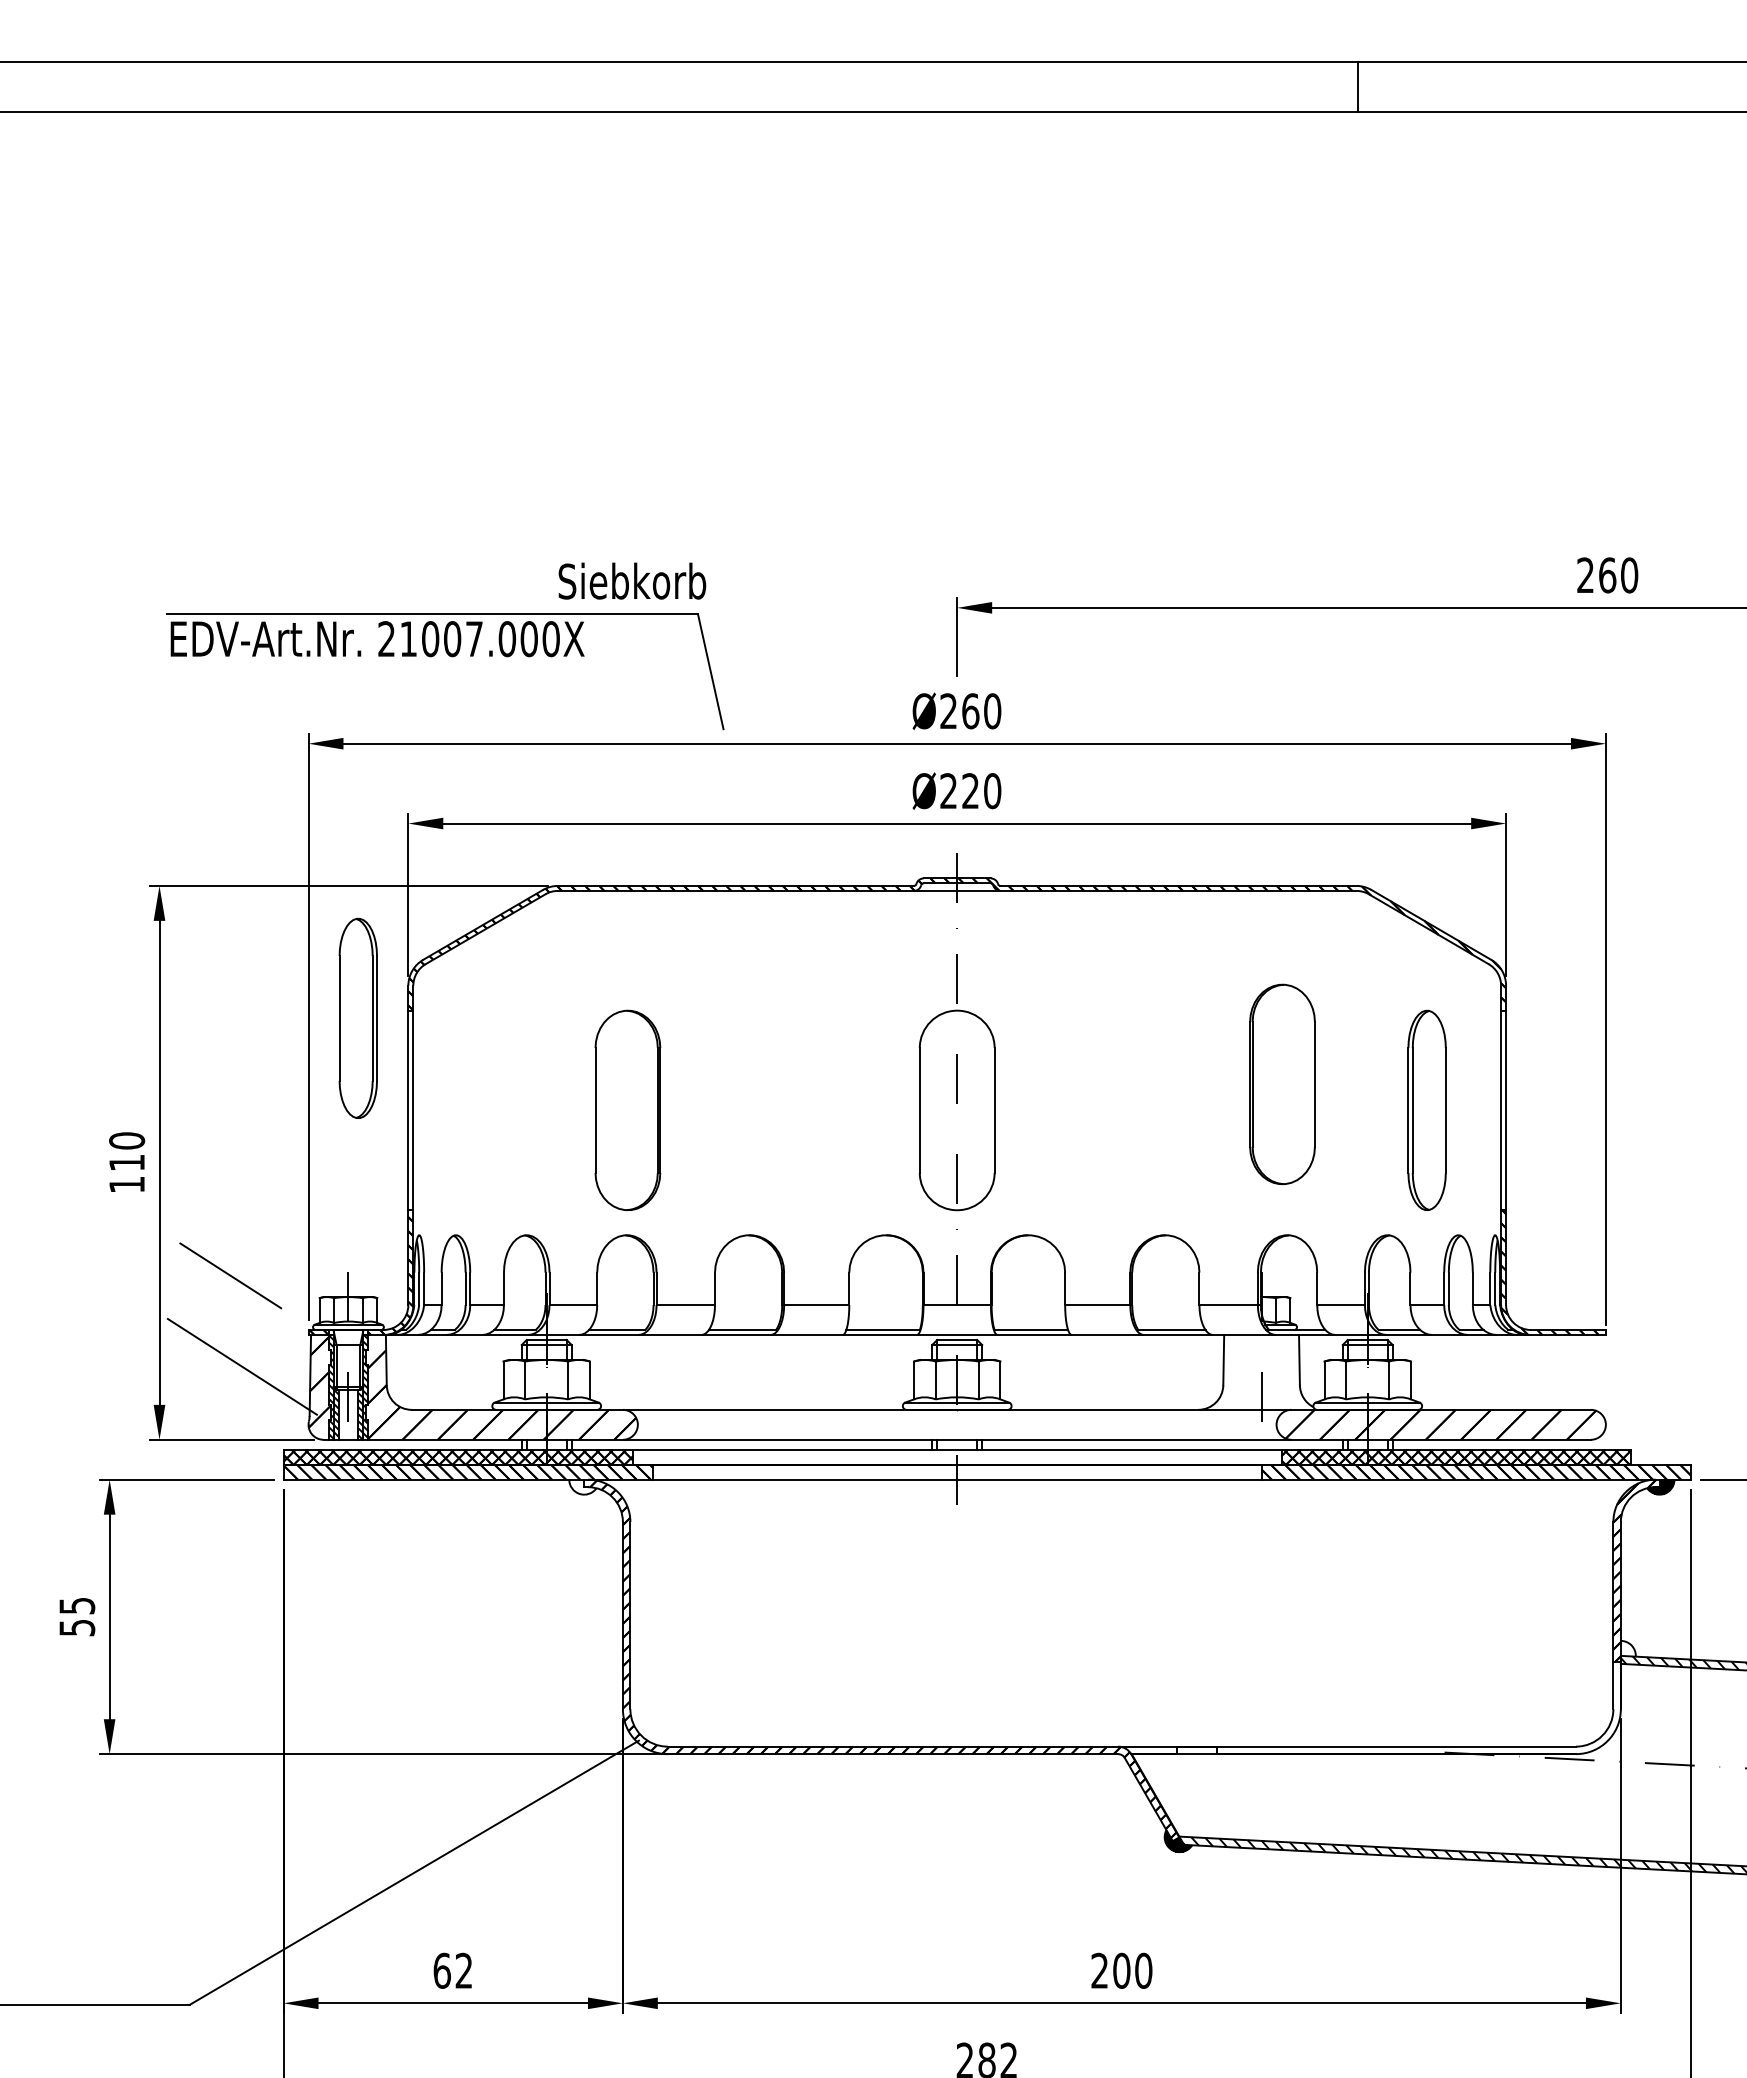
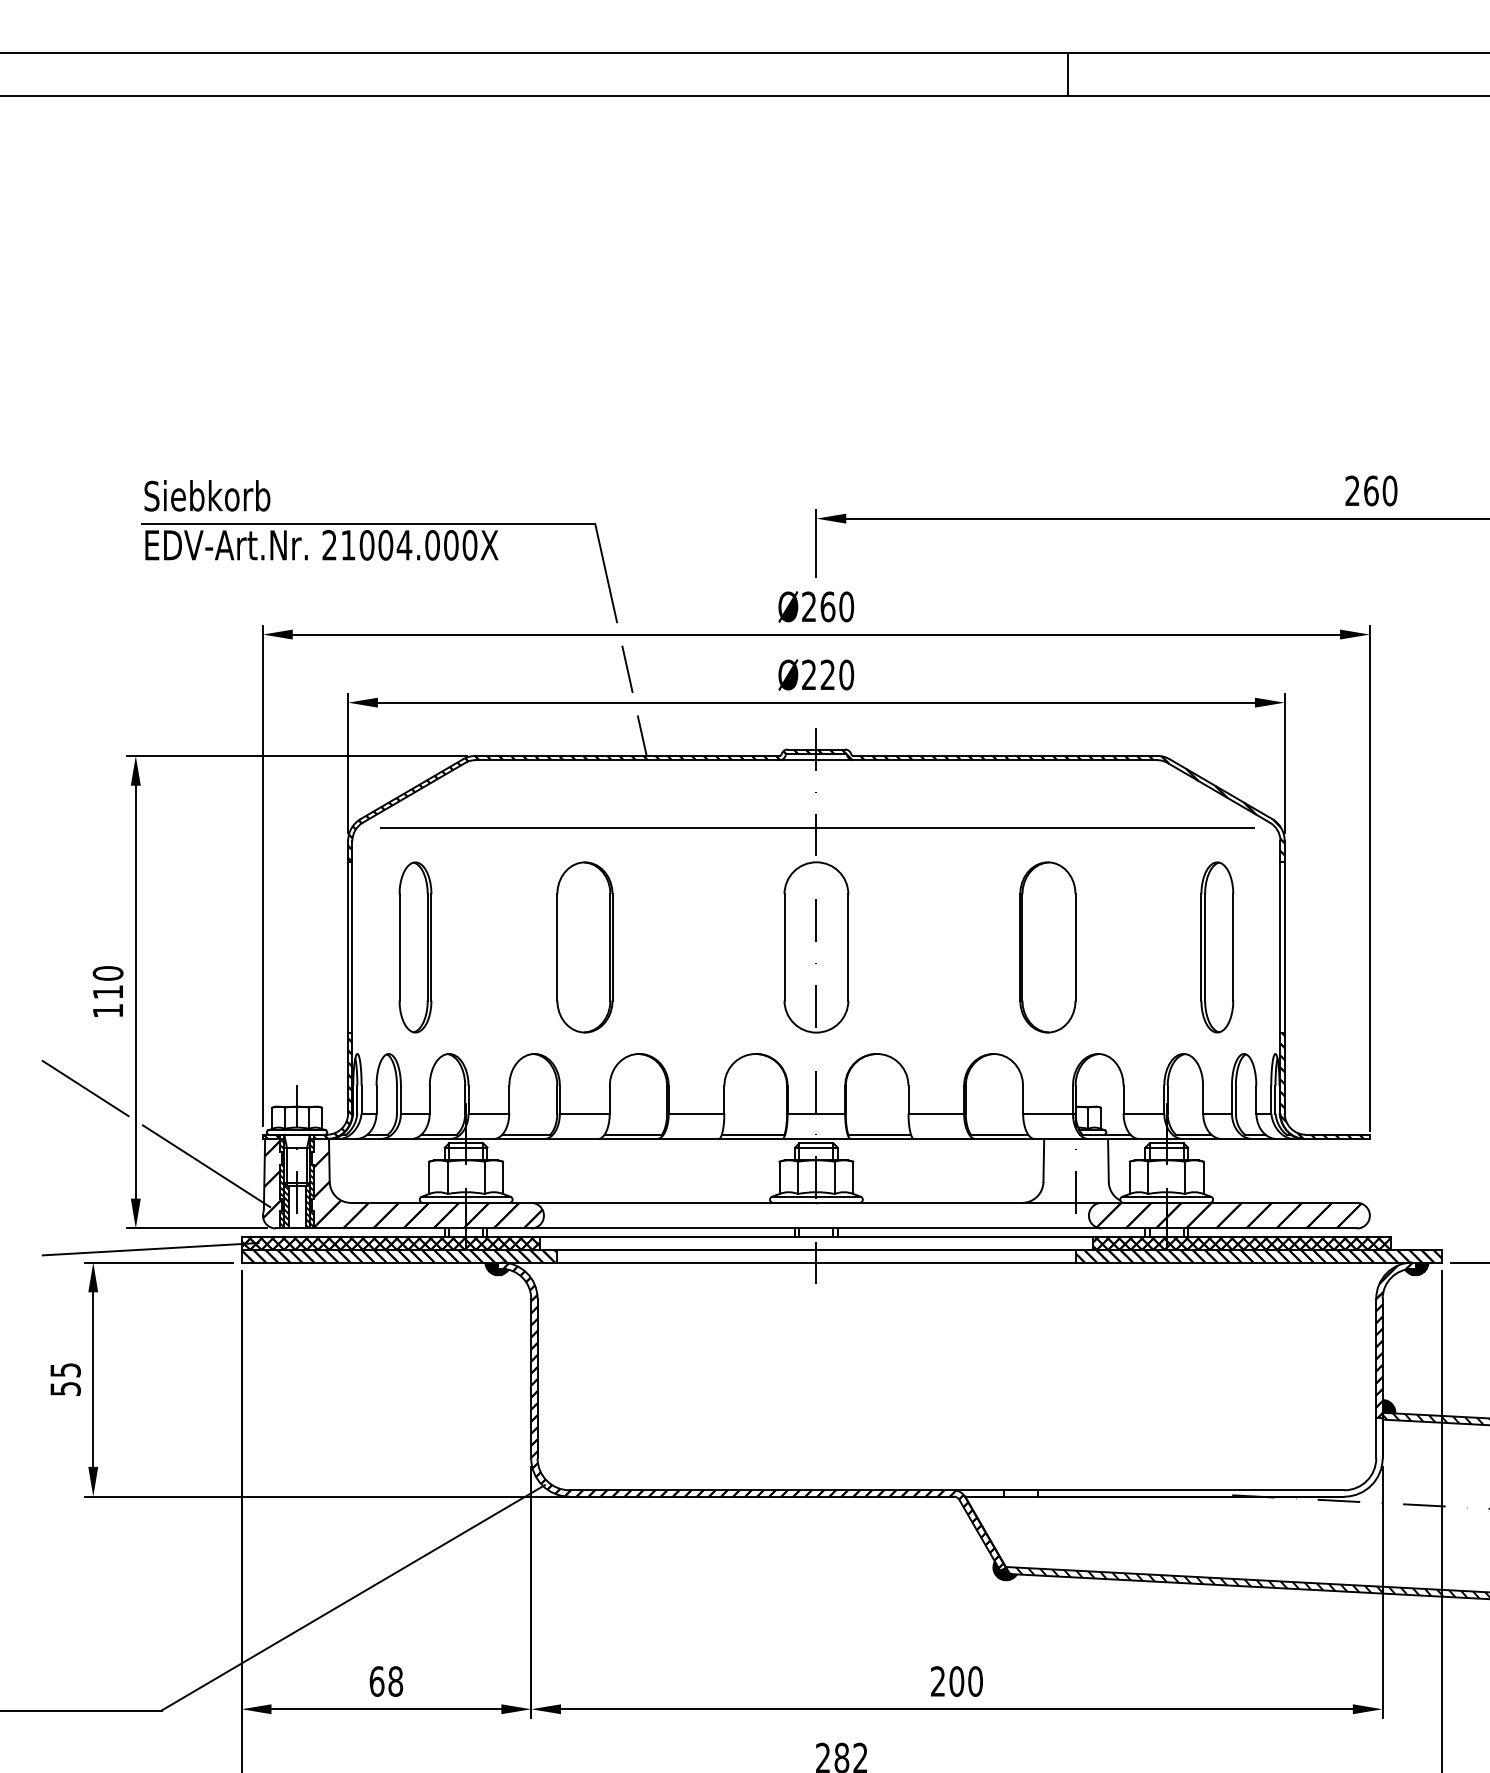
line: (1357, 87) -> (1068, 74), moved
text: (632, 580) -> (207, 495), moved
text: (474, 638) -> (404, 544), 21007.000X -> 21004.000X
line: (735, 784) -> (627, 669), added
line: (753, 862) -> (642, 735), added
line: (958, 970) -> (817, 828), added
part: (357, 1017) -> (414, 946), moved
part: (1282, 1084) -> (1047, 947), moved
part: (627, 1110) -> (584, 947), moved
line: (230, 1275) -> (85, 1088), moved
line: (176, 1463) -> (150, 1248), added
hatch: (582, 1486) -> (496, 1268), added
hatch: (1627, 1648) -> (1388, 1406), added
text: (463, 1970) -> (395, 1681), 62 -> 68

